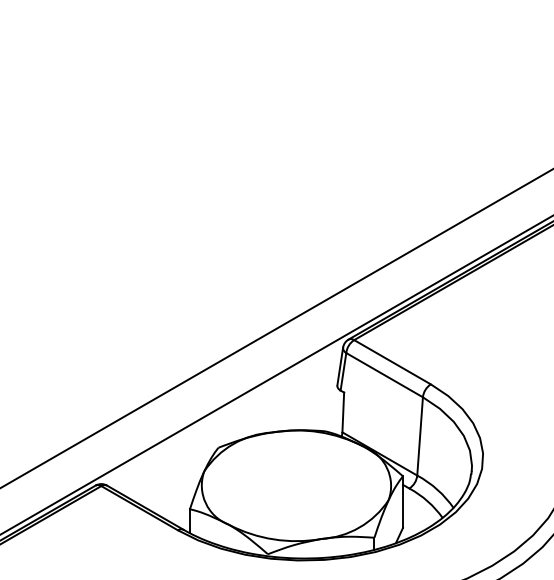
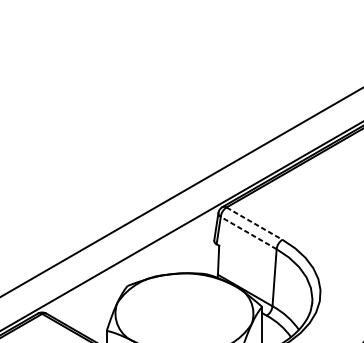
line: (392, 362) -> (254, 223), solid -> dashed
line: (384, 374) -> (248, 232), solid -> dashed

